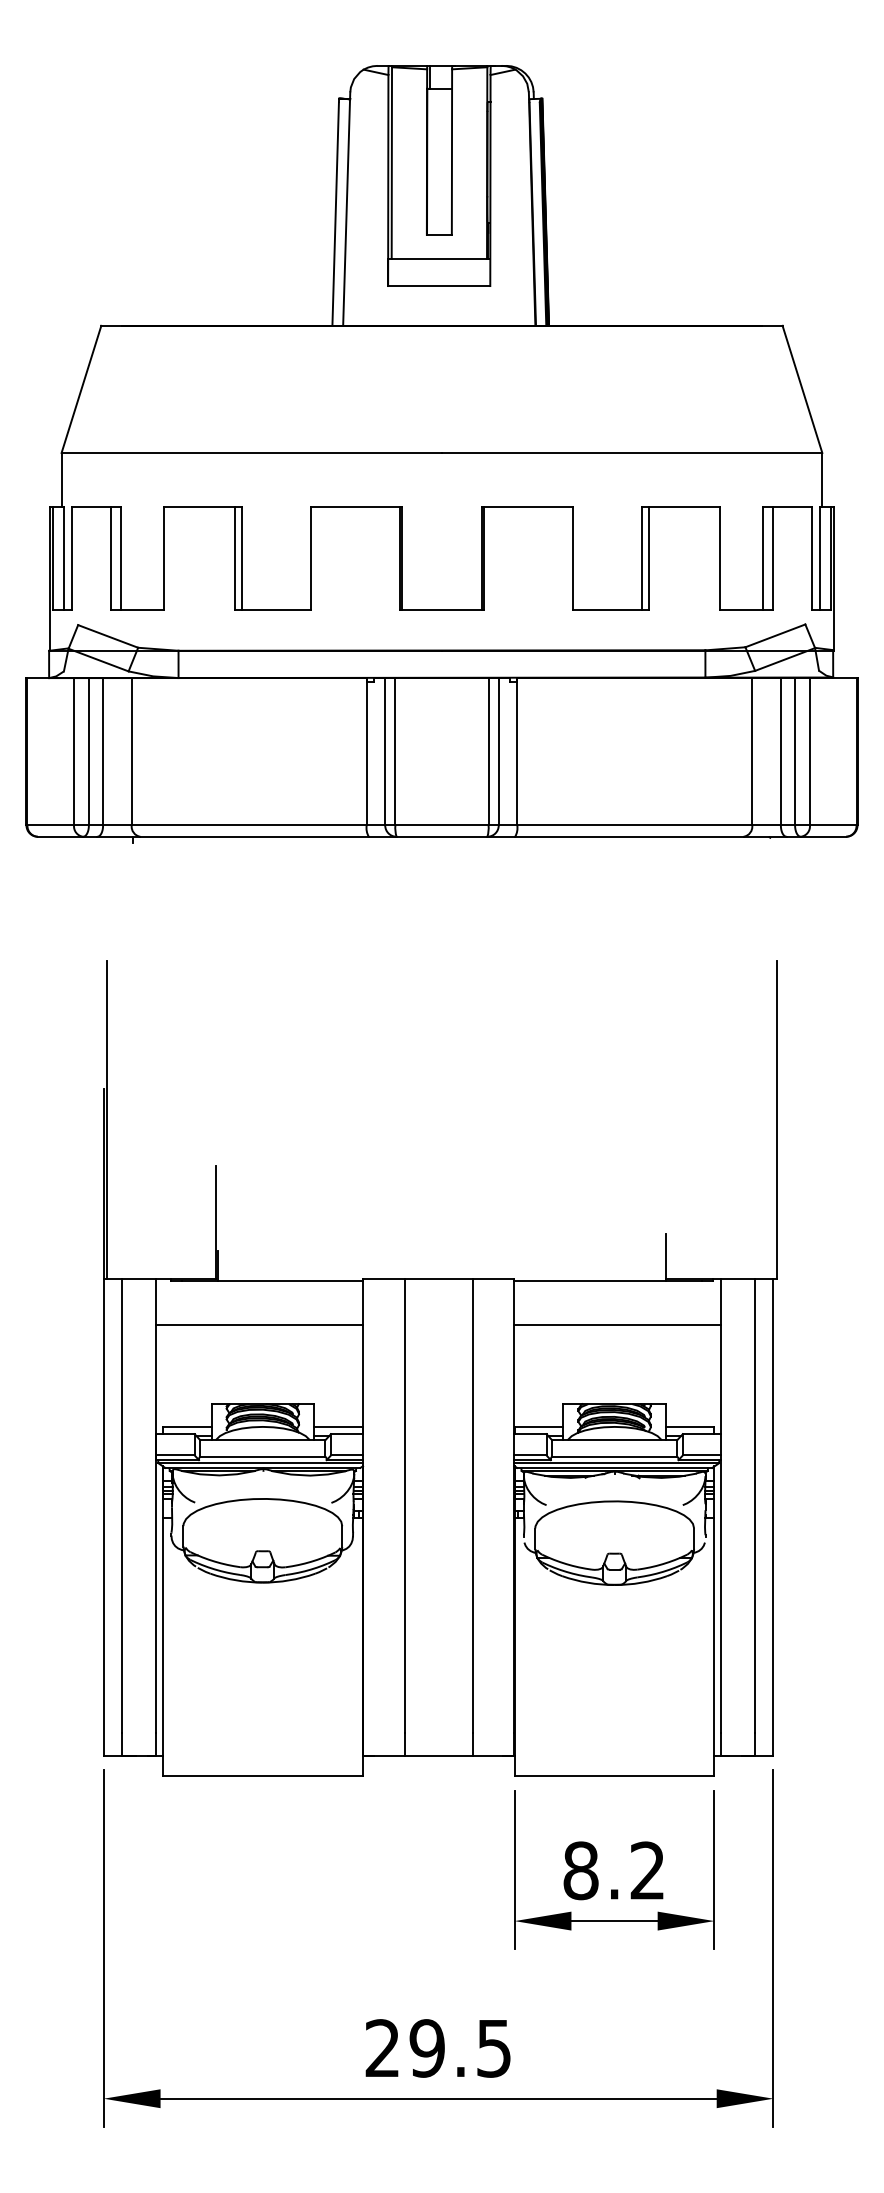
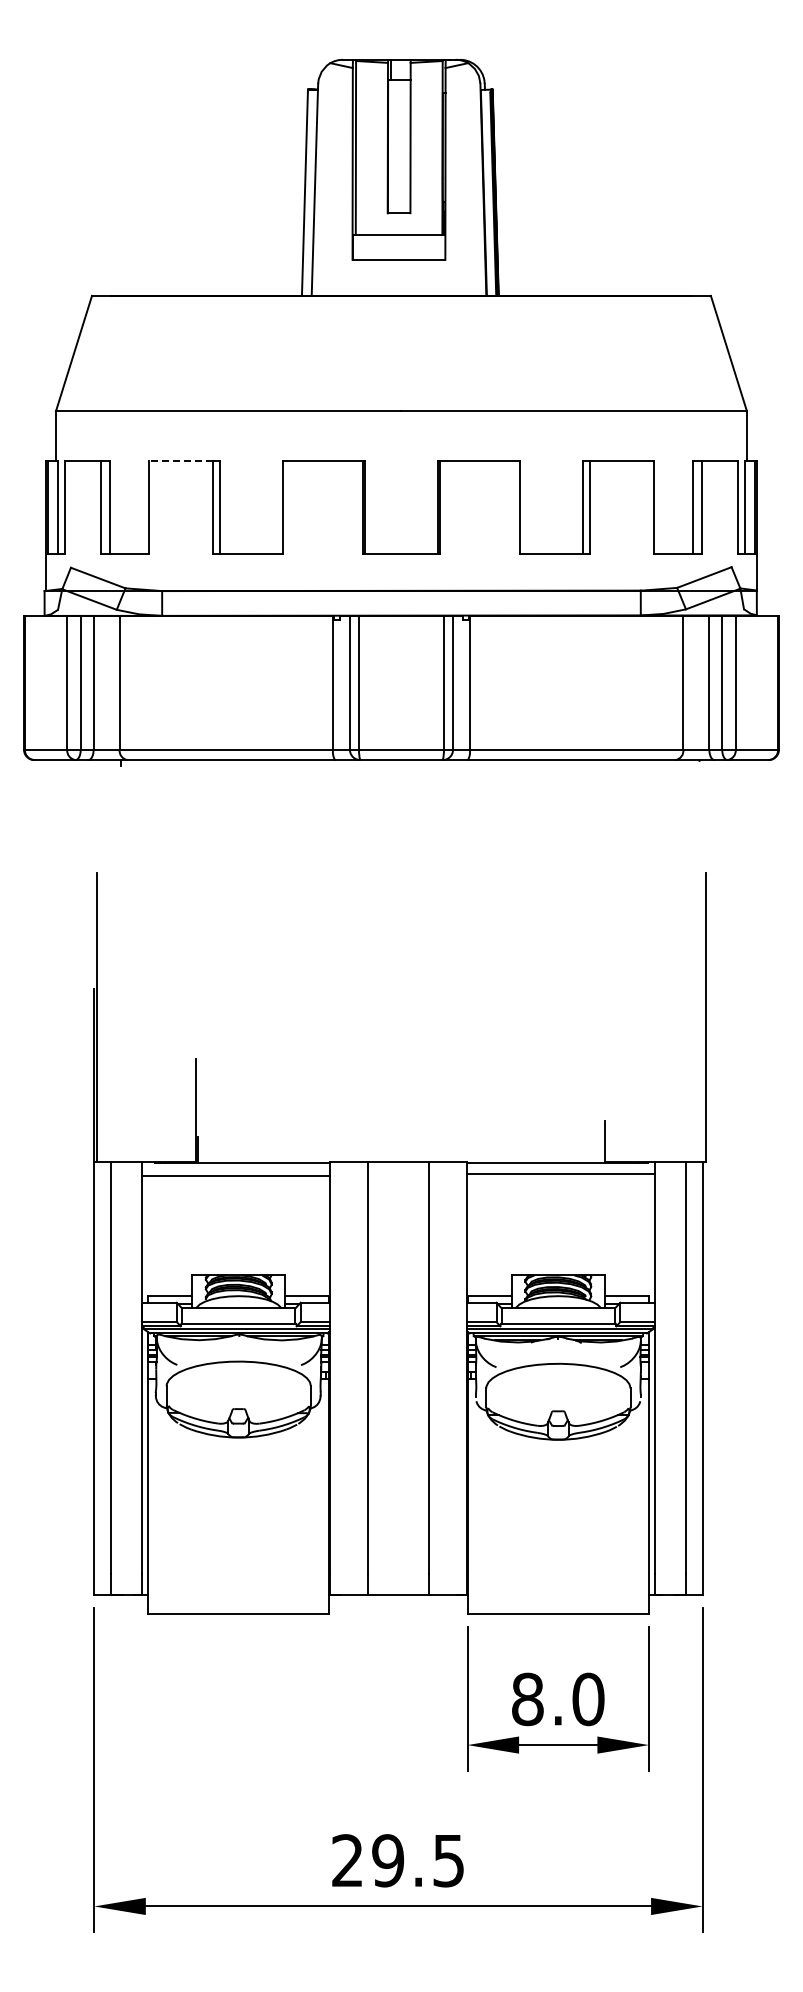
line: (198, 507) -> (180, 460), solid -> dashed
line: (259, 1324) -> (235, 1176), moved
line: (618, 1324) -> (561, 1174), moved
text: (647, 1870) -> (588, 1699), 8.2 -> 8.0

